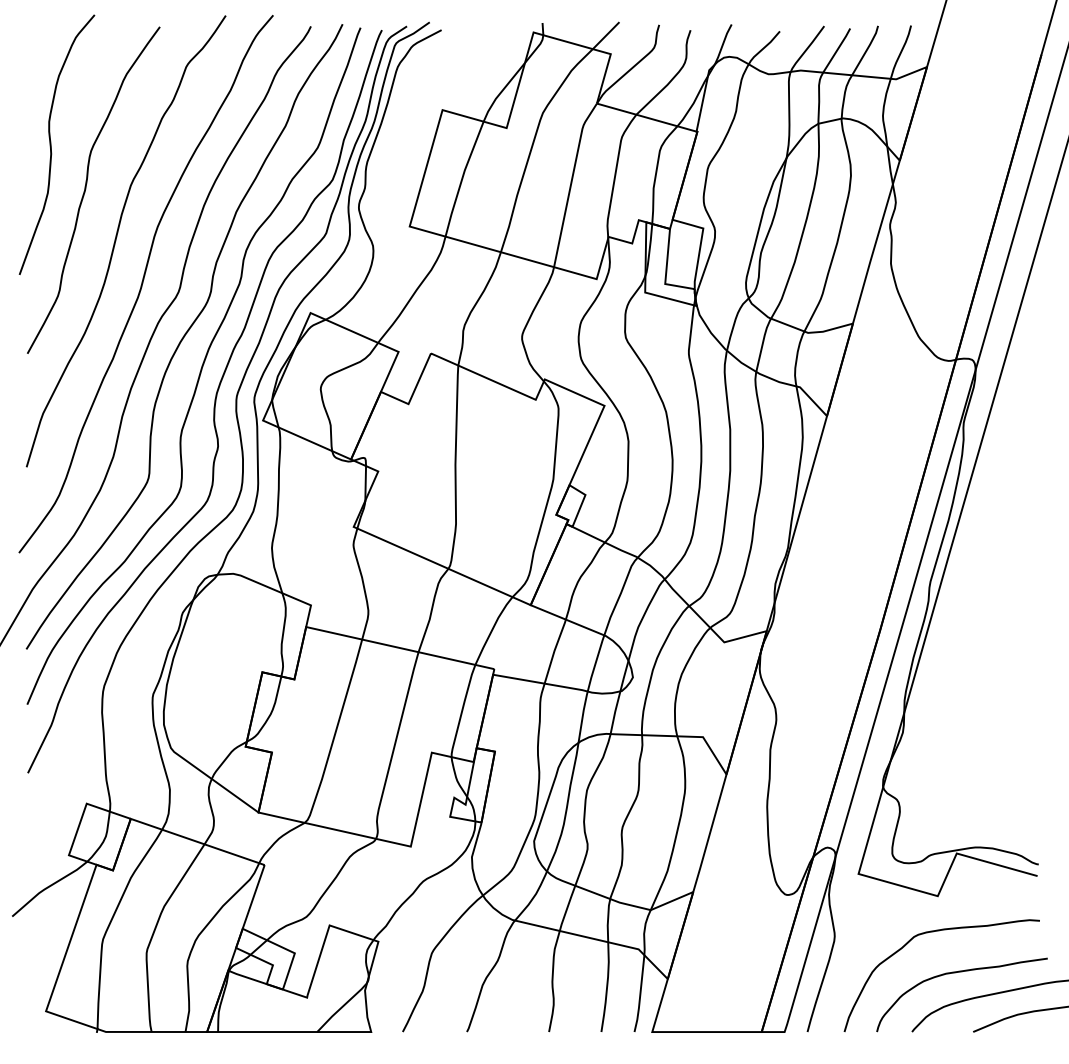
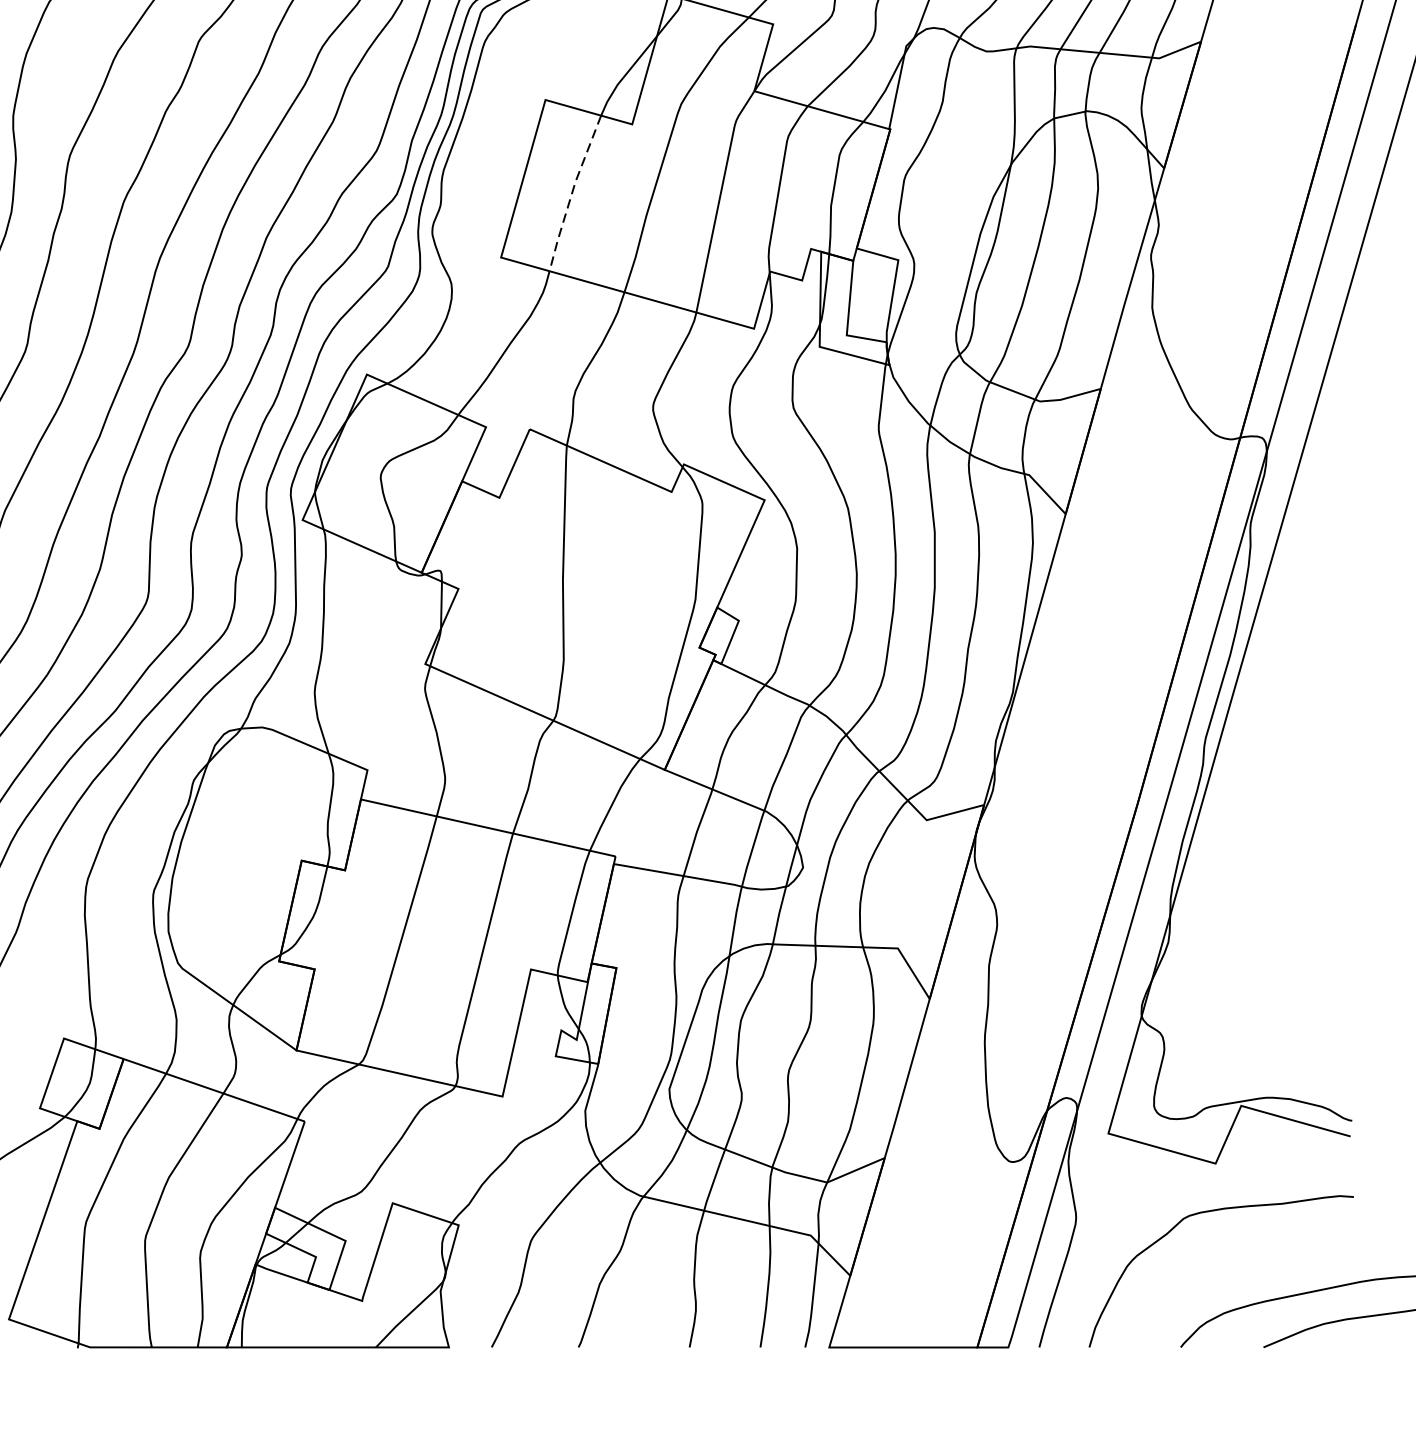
line: (462, 178) -> (572, 192), solid -> dashed
curve: (955, 973) -> (1239, 1268), removed

